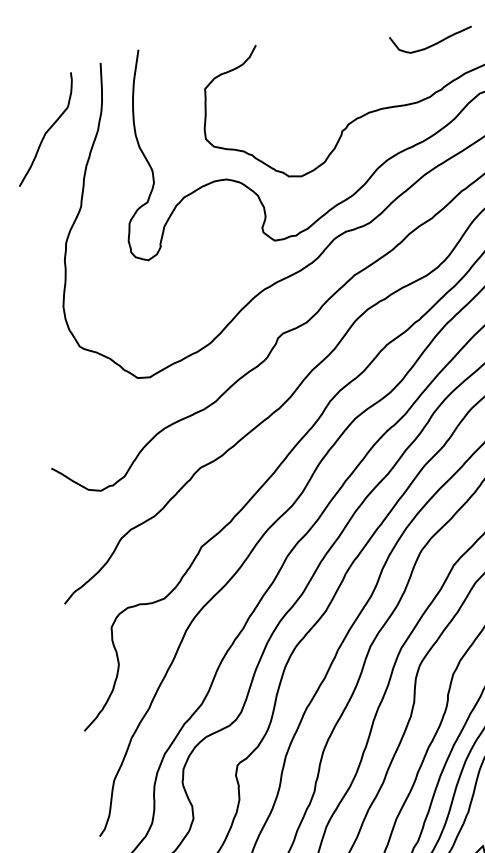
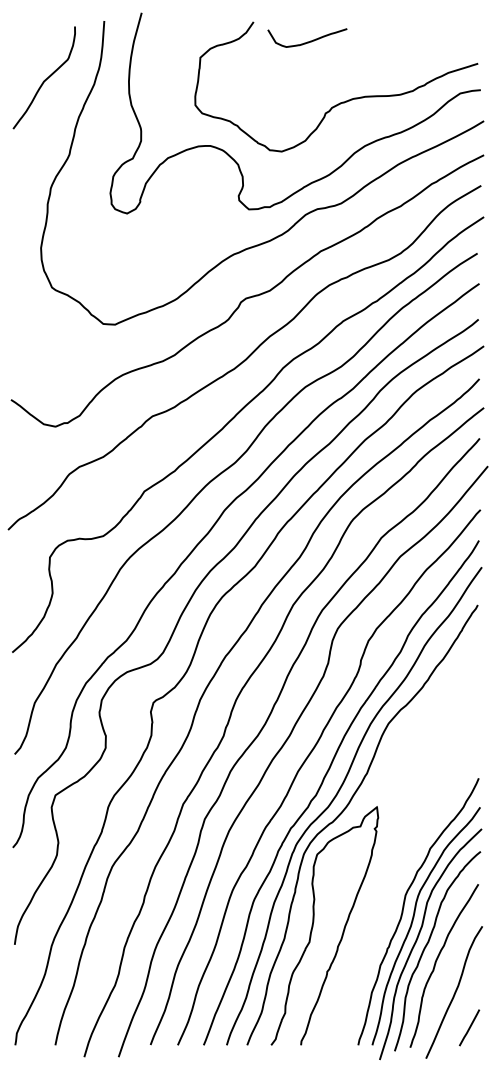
curve: (431, 44) -> (307, 41), moved

